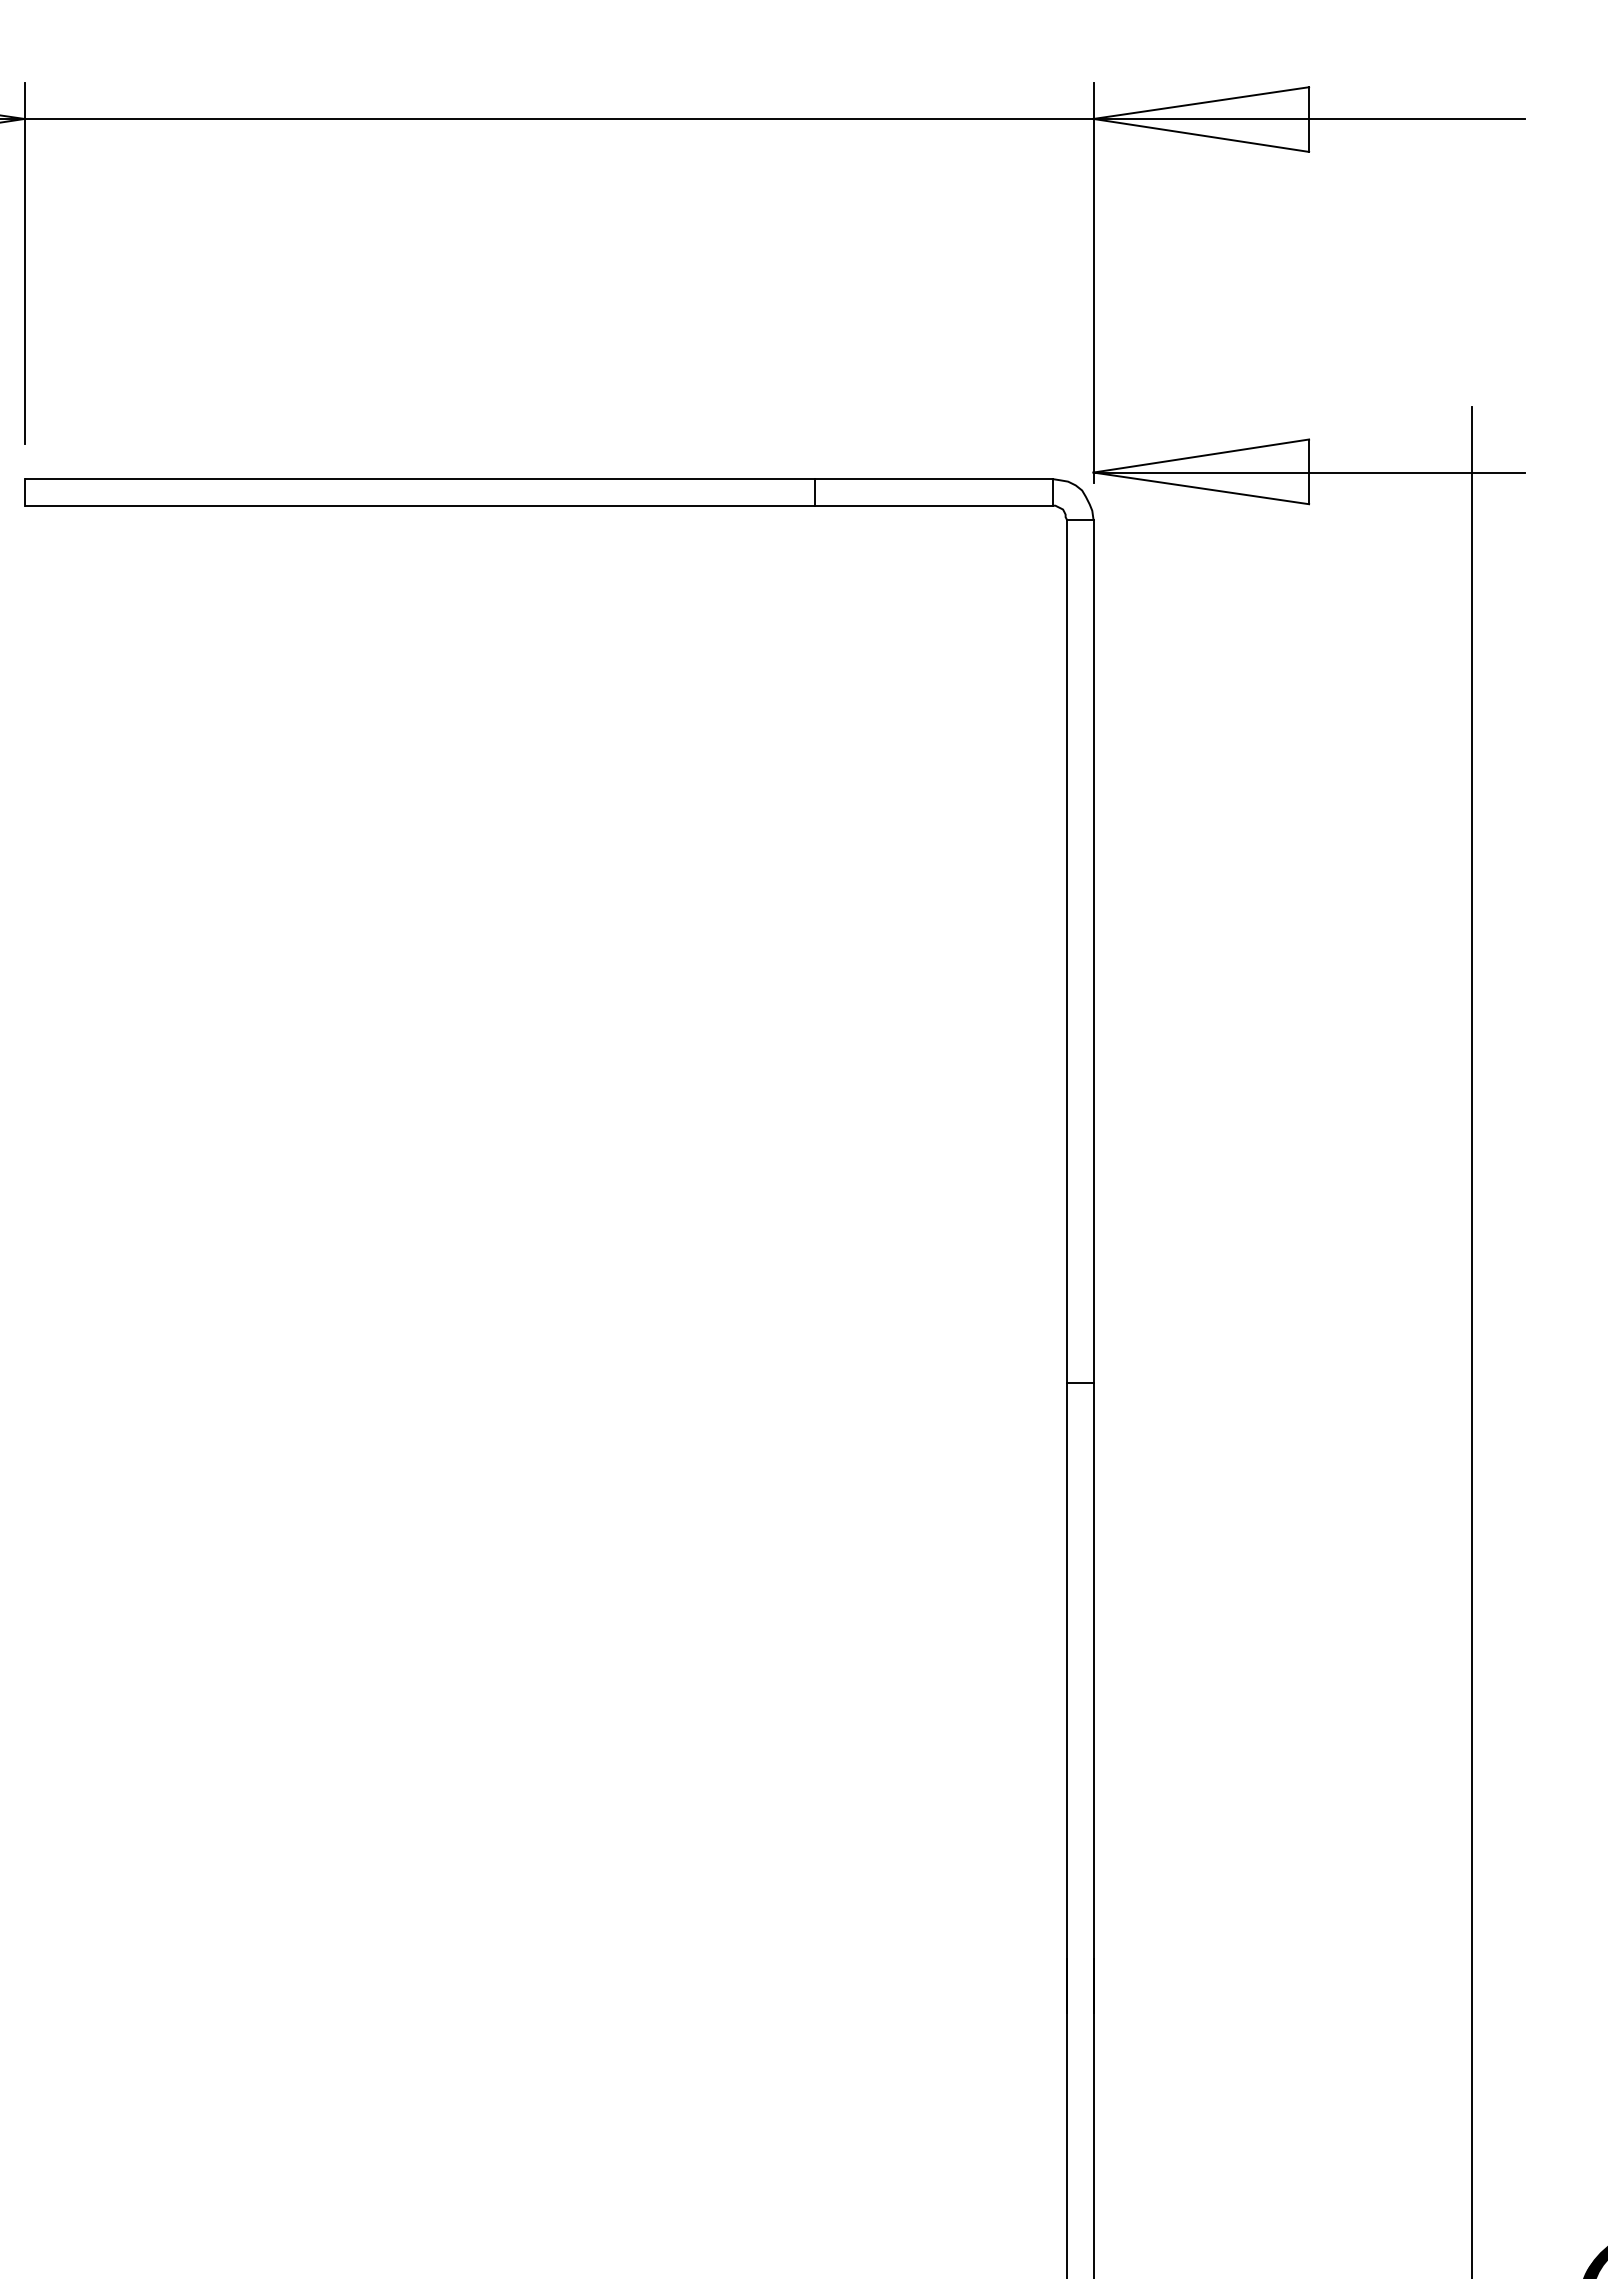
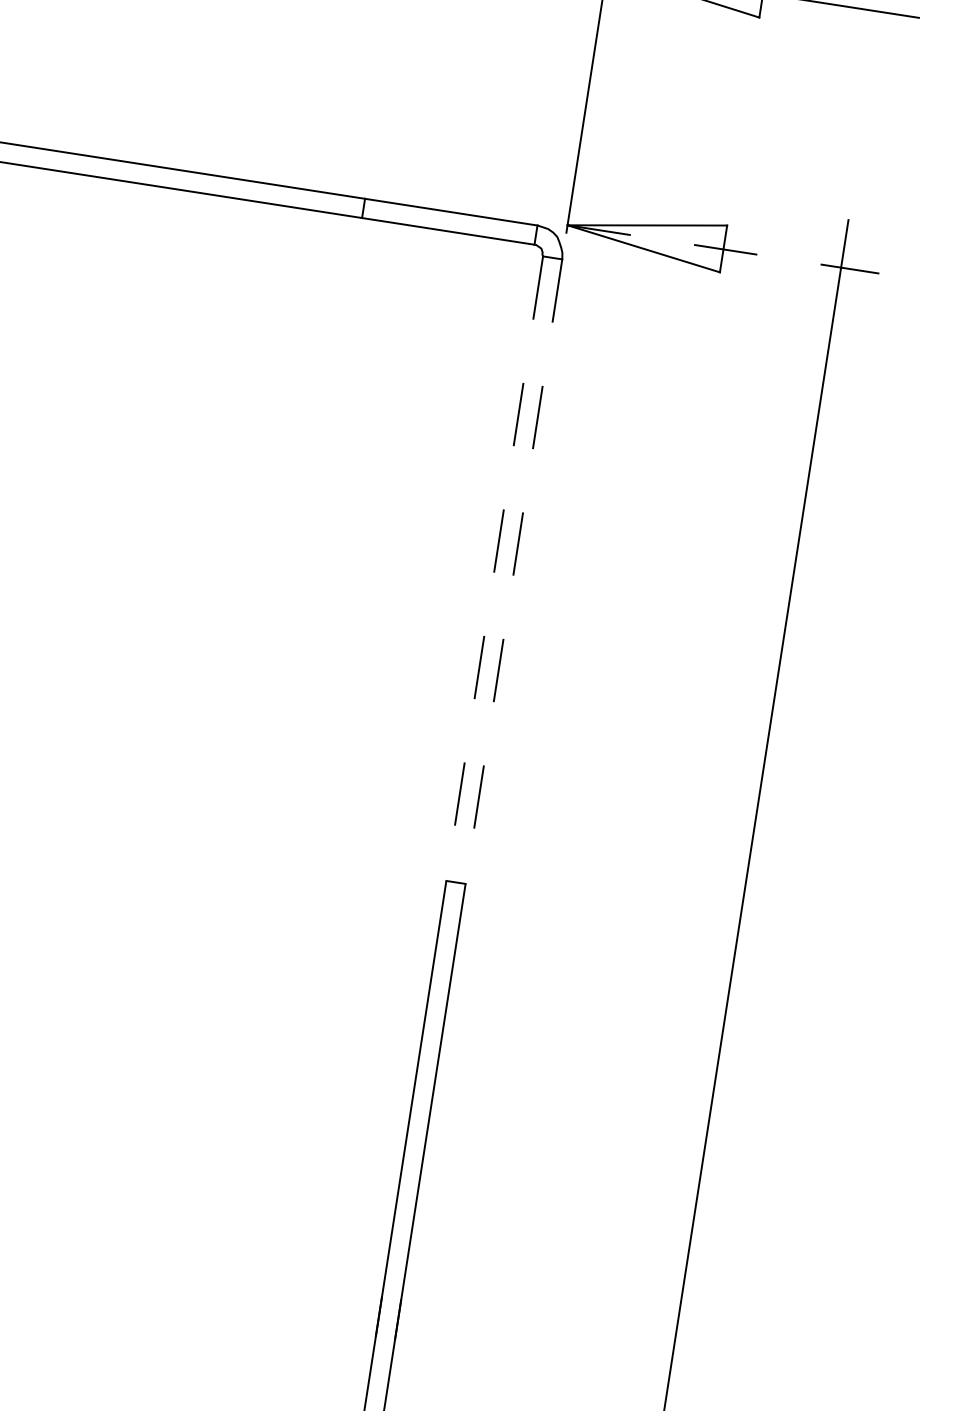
line: (1309, 472) -> (723, 249), solid -> dashed
line: (1066, 951) -> (494, 568), solid -> dashed
line: (1093, 951) -> (513, 571), solid -> dashed

